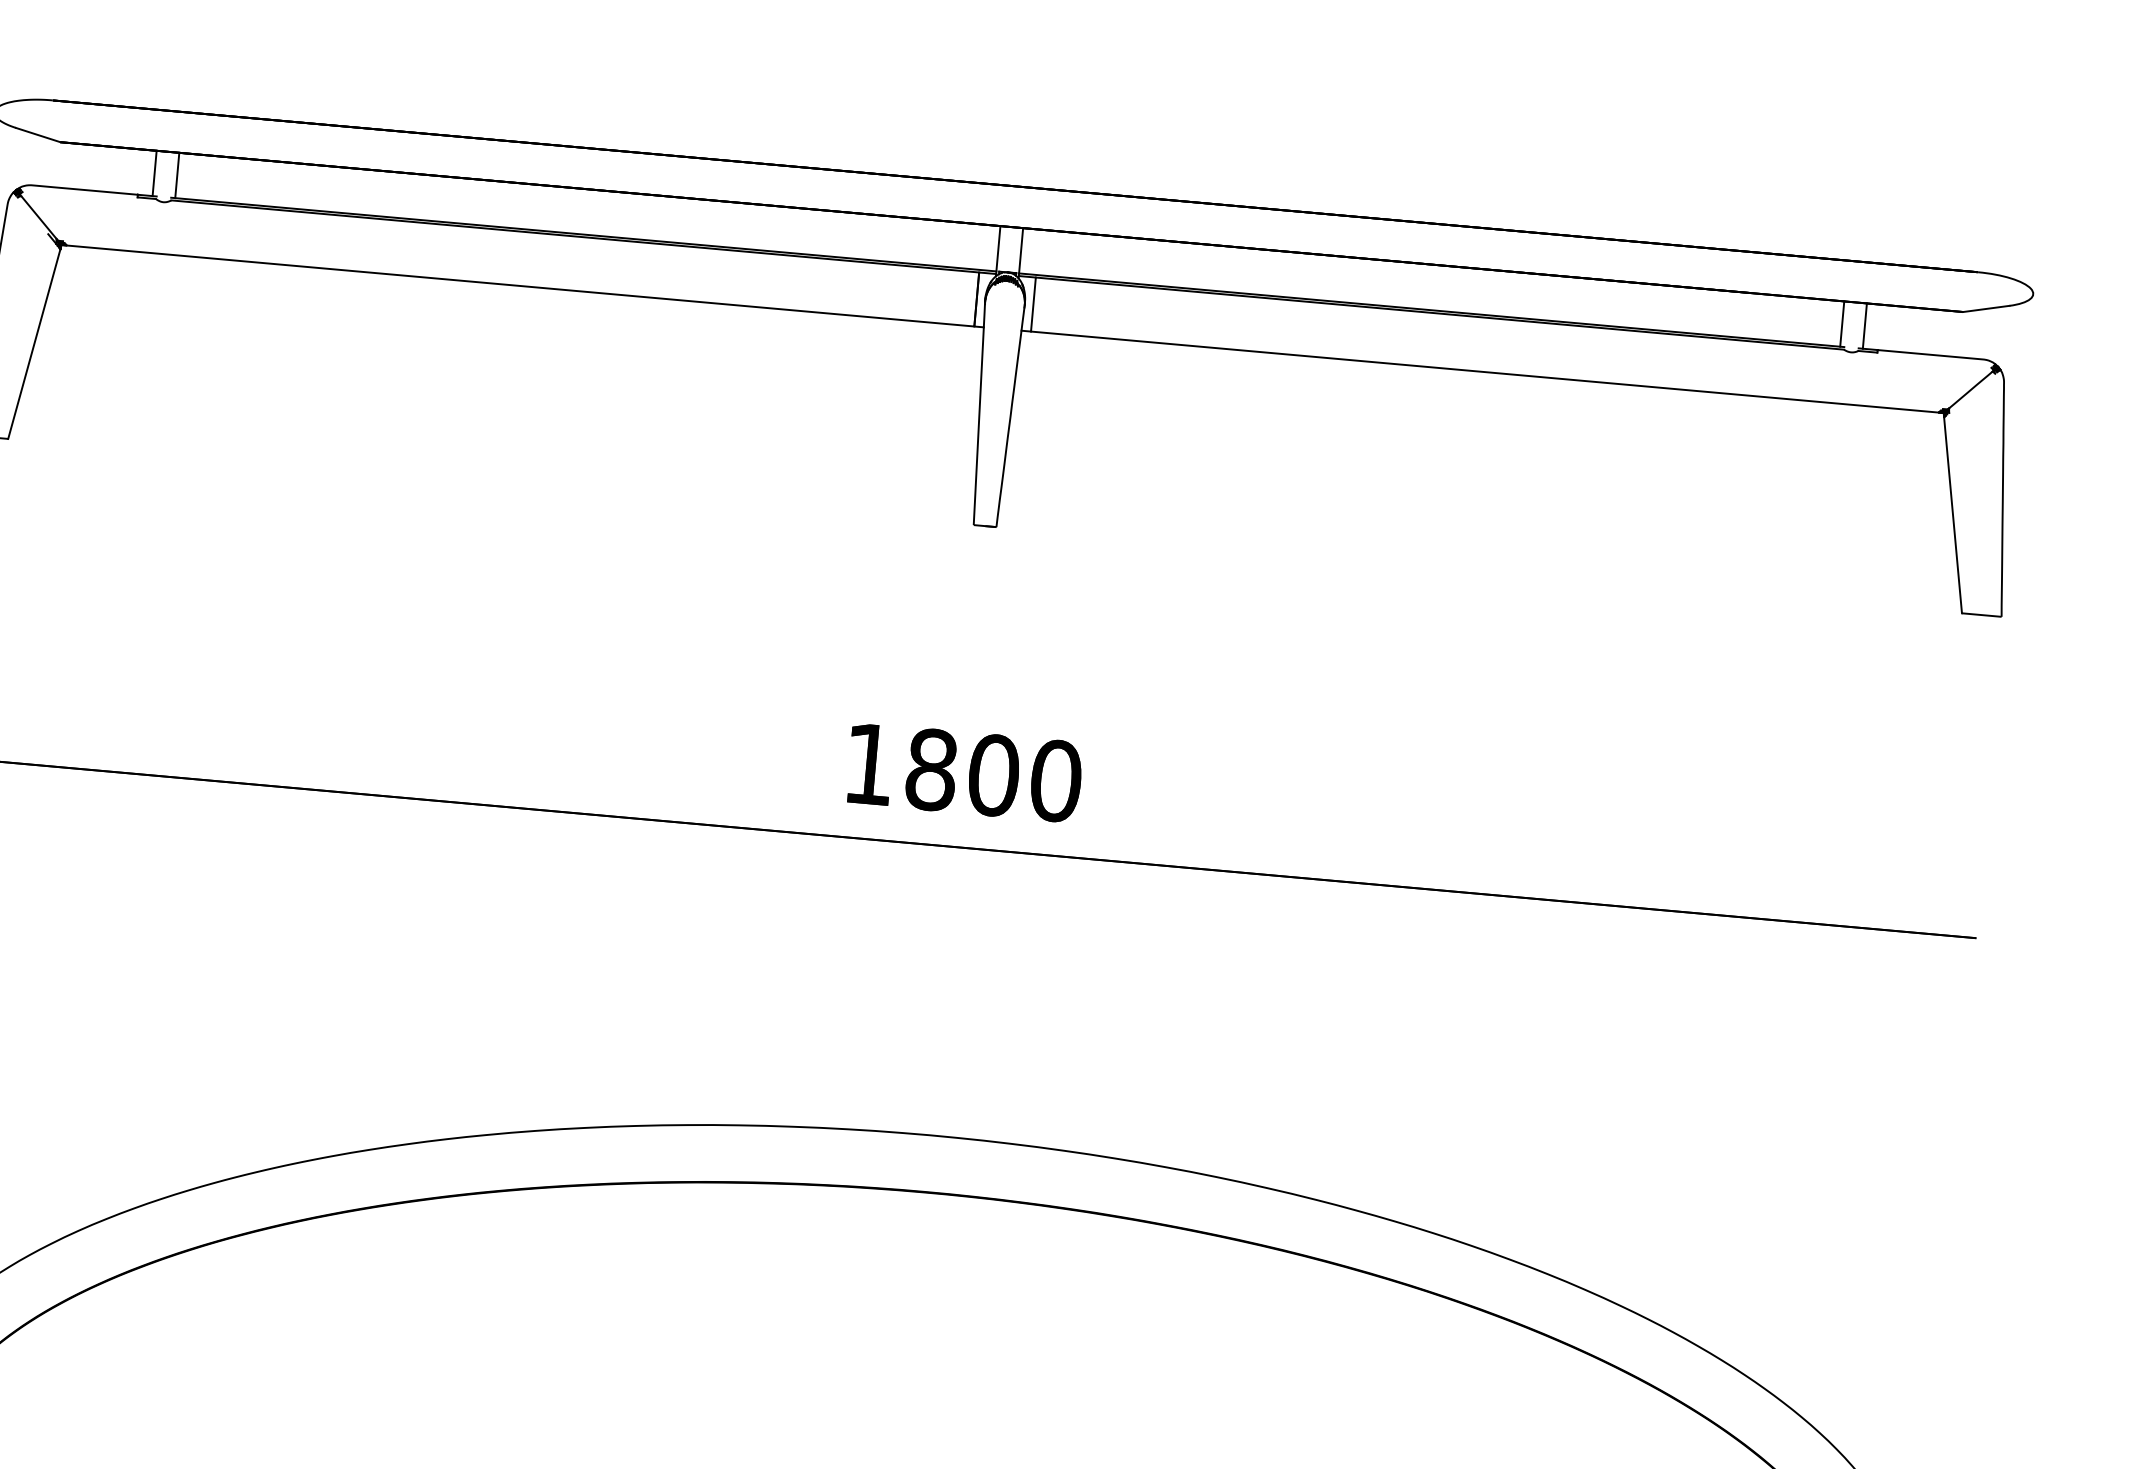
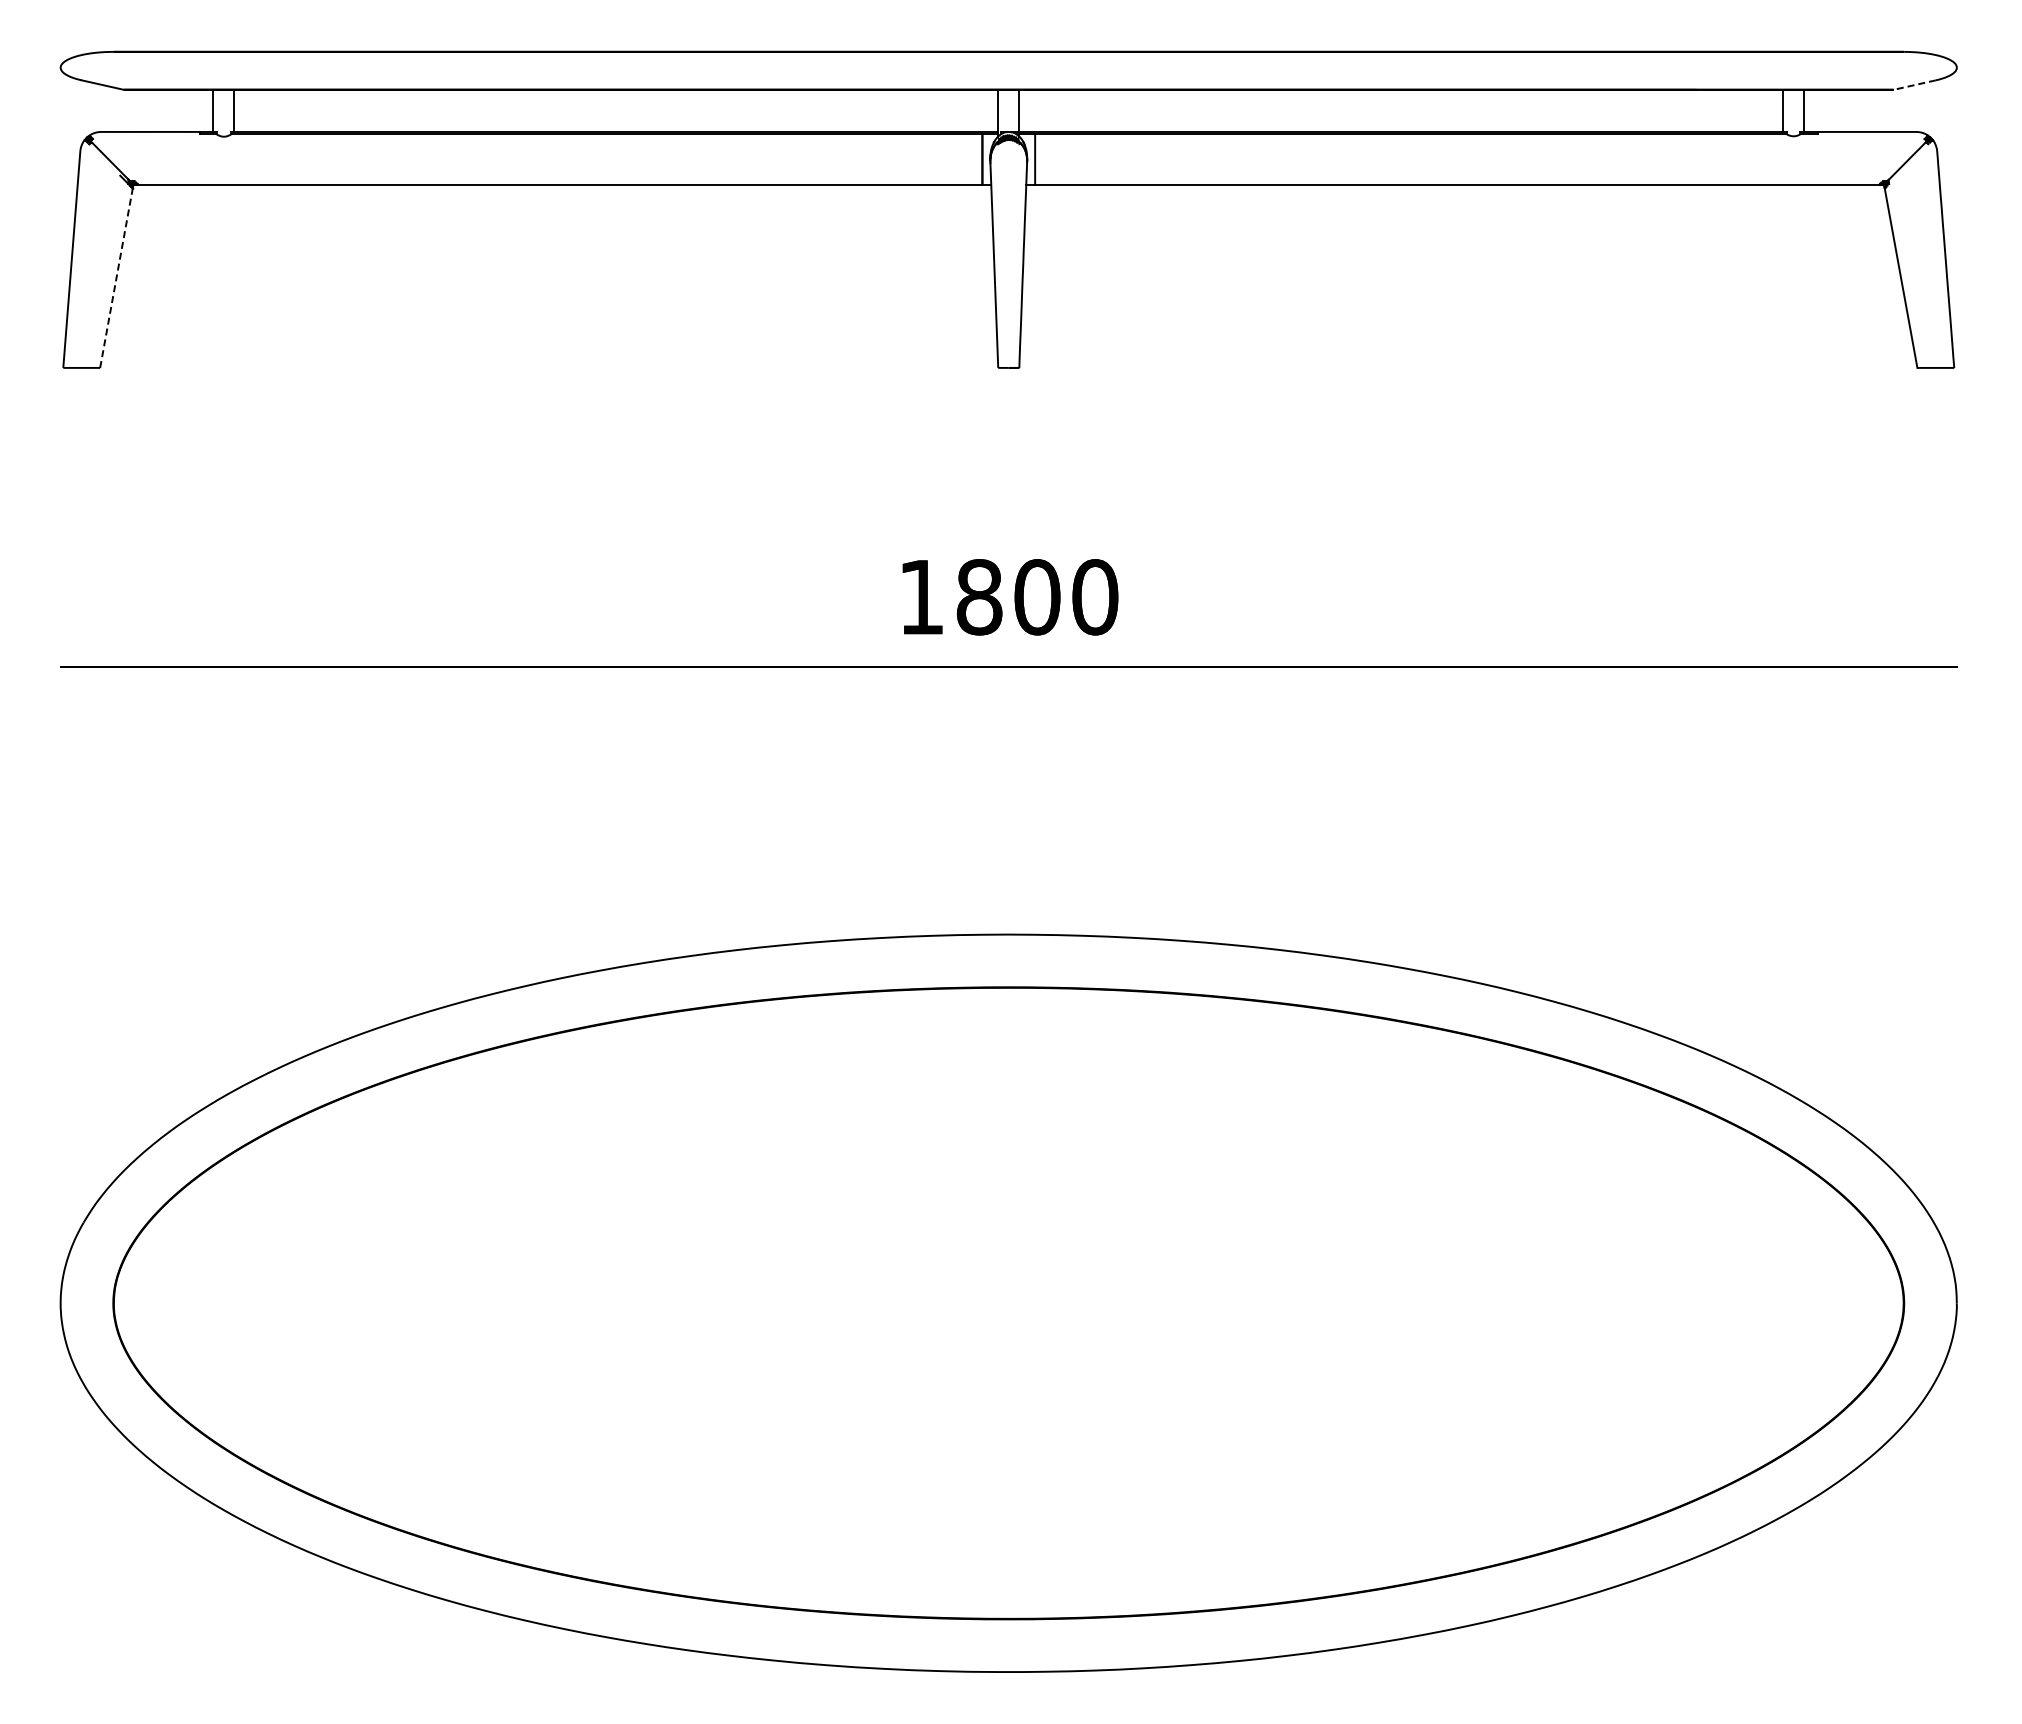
line: (1985, 309) -> (1914, 85), solid -> dashed
line: (34, 343) -> (116, 277), solid -> dashed

